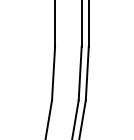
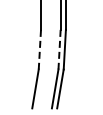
line: (53, 73) -> (39, 49), solid -> dashed
line: (80, 73) -> (59, 49), solid -> dashed

